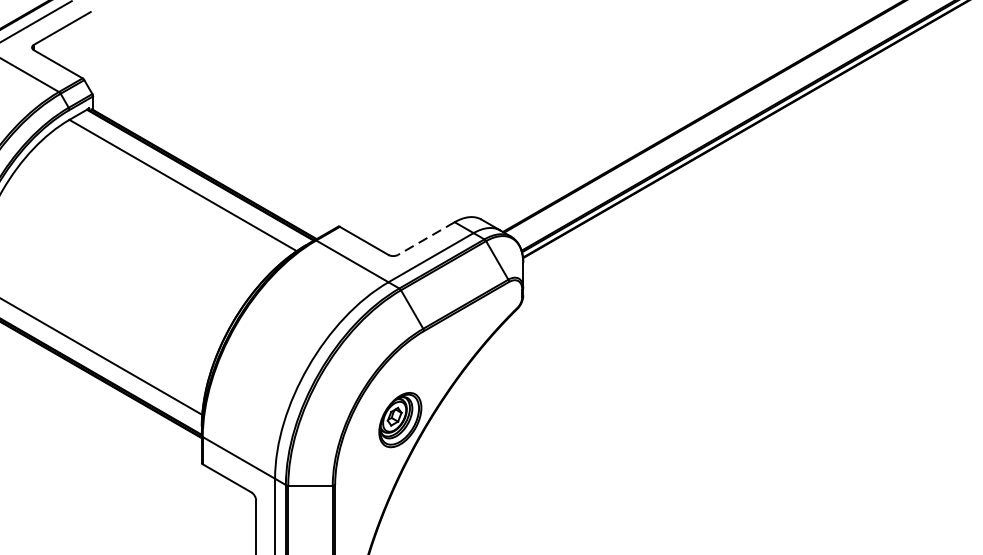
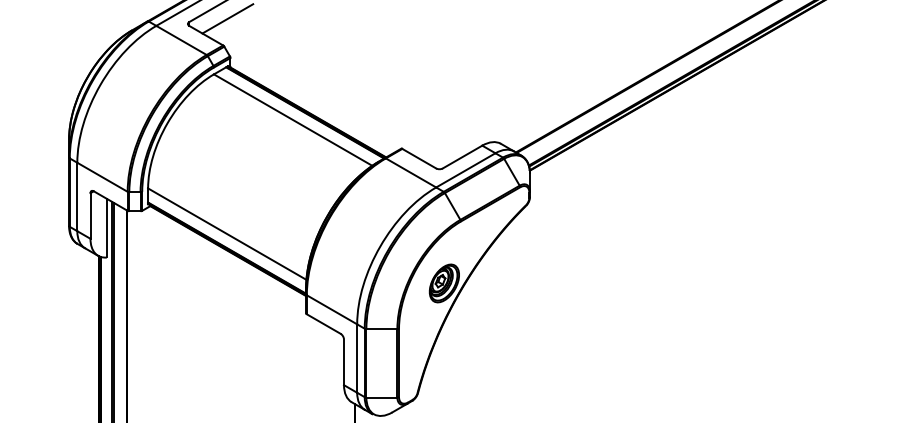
line: (88, 39) -> (227, 18), added
line: (426, 239) -> (462, 157), dashed -> solid

